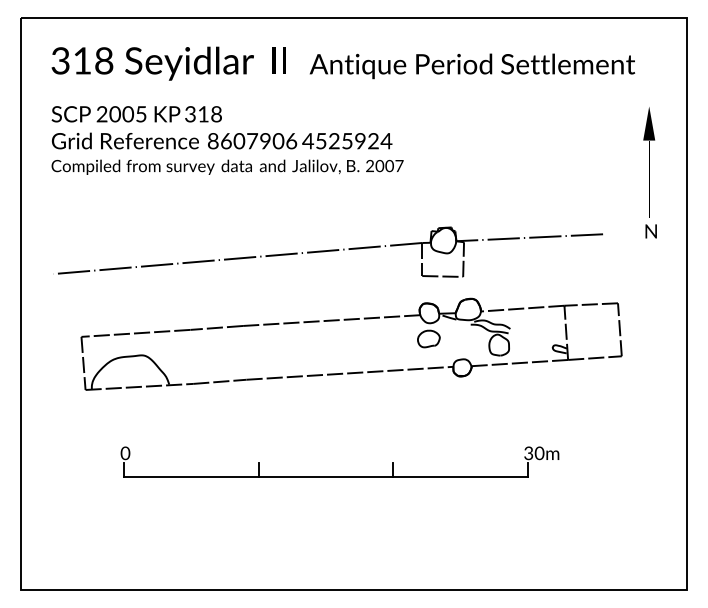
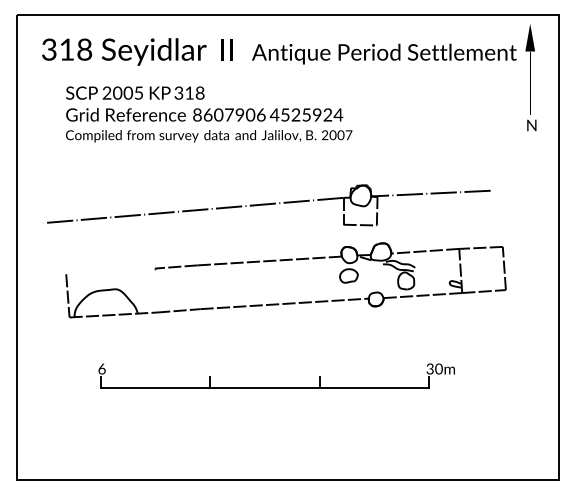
text: (228, 140) -> (209, 114), moved
text: (649, 172) -> (530, 77), moved
line: (135, 333) -> (110, 271), removed
text: (124, 452) -> (101, 368), 0 -> 6

